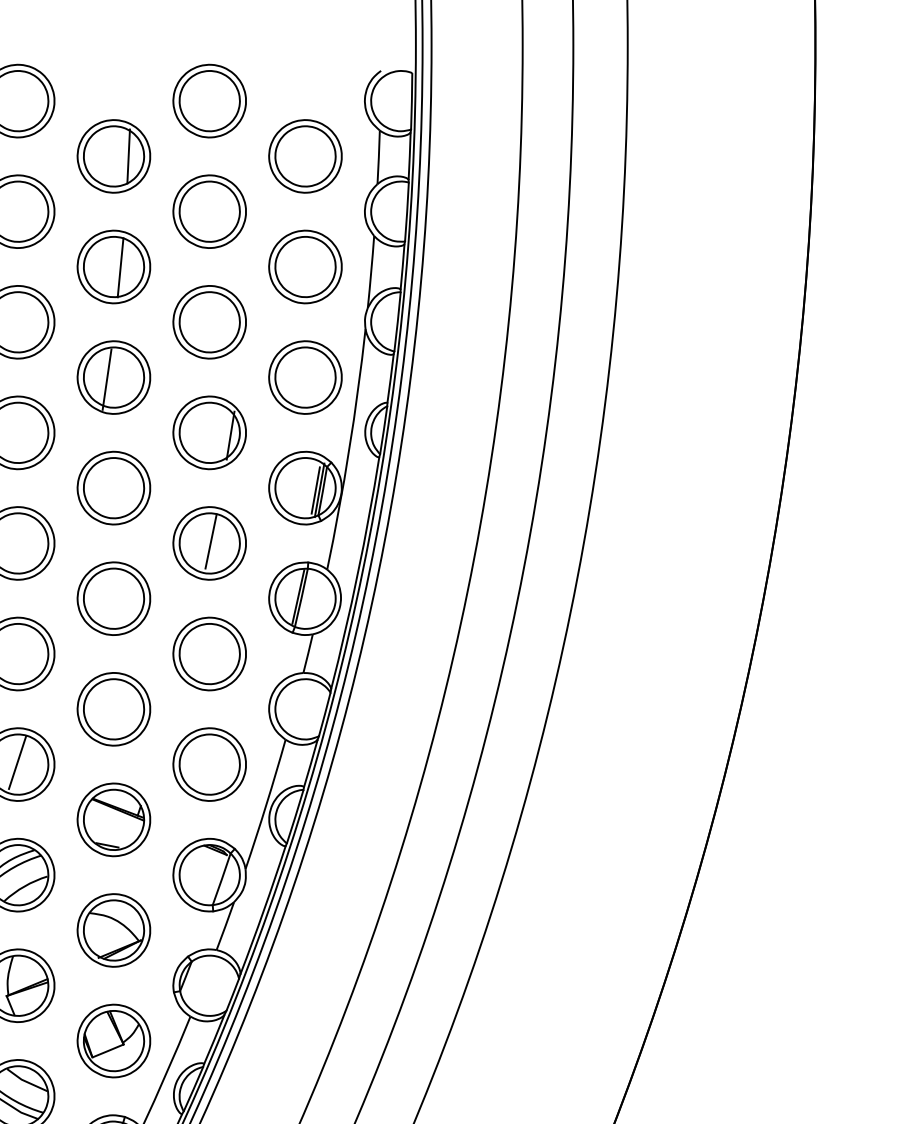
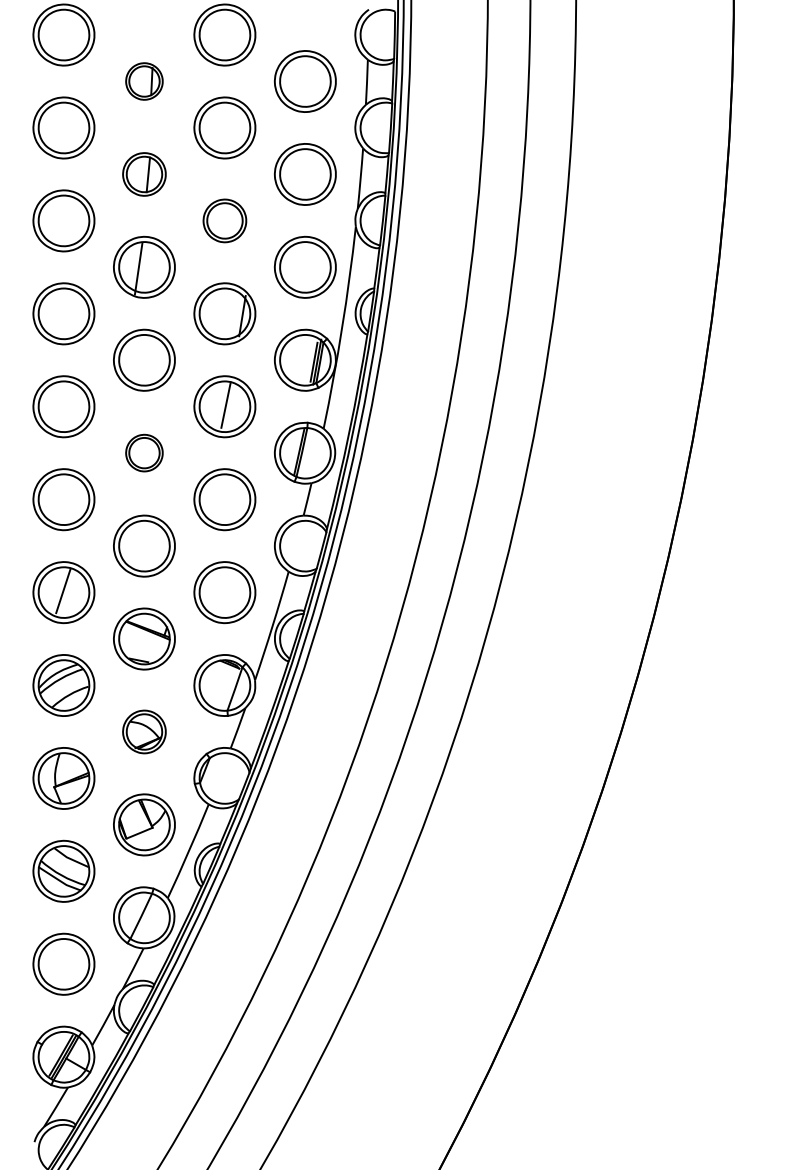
part: (114, 156) -> (144, 81), size x0.6
part: (114, 267) -> (144, 174), size x0.7
part: (209, 321) -> (224, 220), size x0.7
part: (114, 597) -> (144, 452), size x0.6
part: (114, 929) -> (144, 731), size x0.7

